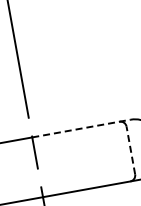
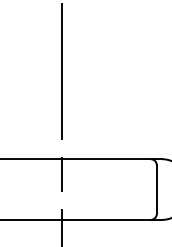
line: (81, 128) -> (112, 159), dashed -> solid
line: (130, 150) -> (156, 189), dashed -> solid

